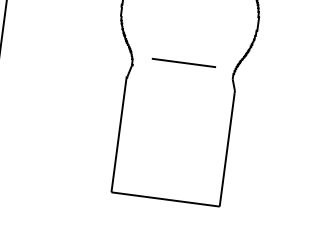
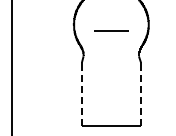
line: (184, 62) -> (111, 30), moved
line: (118, 136) -> (81, 95), solid -> dashed
line: (226, 149) -> (140, 94), solid -> dashed

